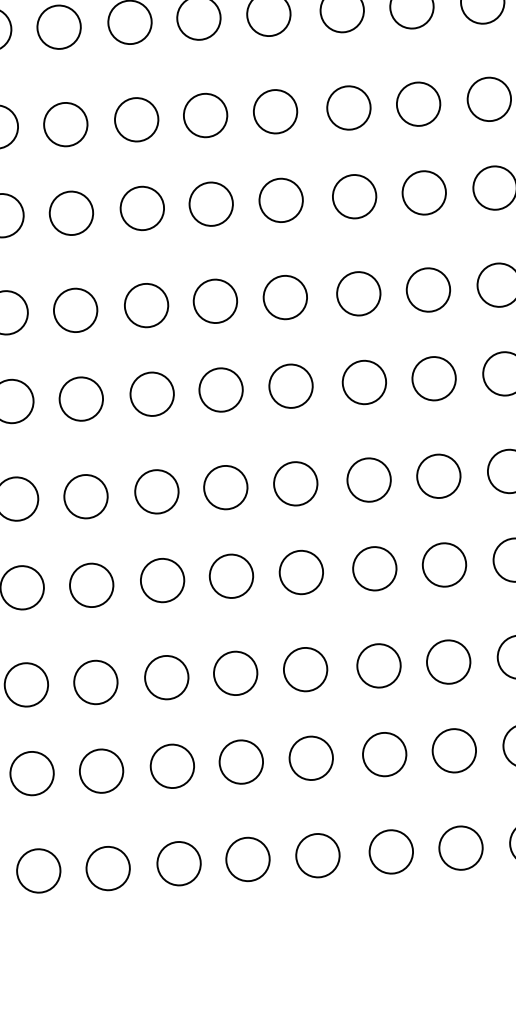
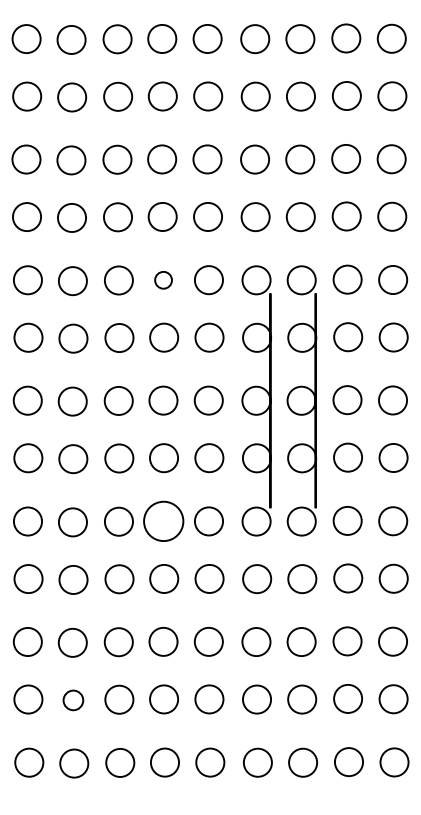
part: (205, 116) -> (163, 280), size x0.6
part: (225, 487) -> (163, 521), size x1.4
part: (101, 771) -> (73, 700), size x0.7

